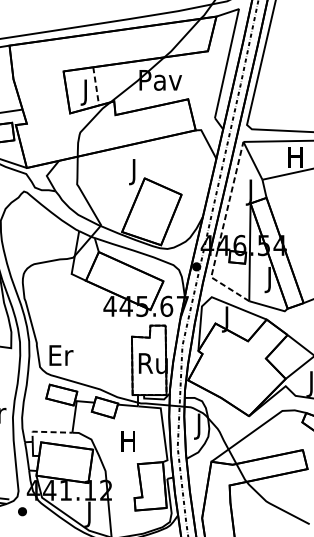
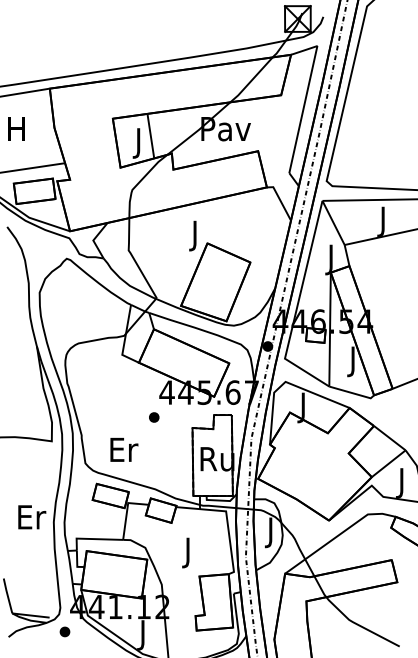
line: (95, 86) -> (150, 136), dashed -> solid
text: (294, 159) -> (382, 221), H -> J
line: (221, 231) -> (297, 305), dashed -> solid
part: (99, 327) -> (154, 417), added
text: (61, 355) -> (124, 449), moved
line: (46, 432) -> (93, 539), dashed -> solid
text: (127, 443) -> (187, 552), H -> J

